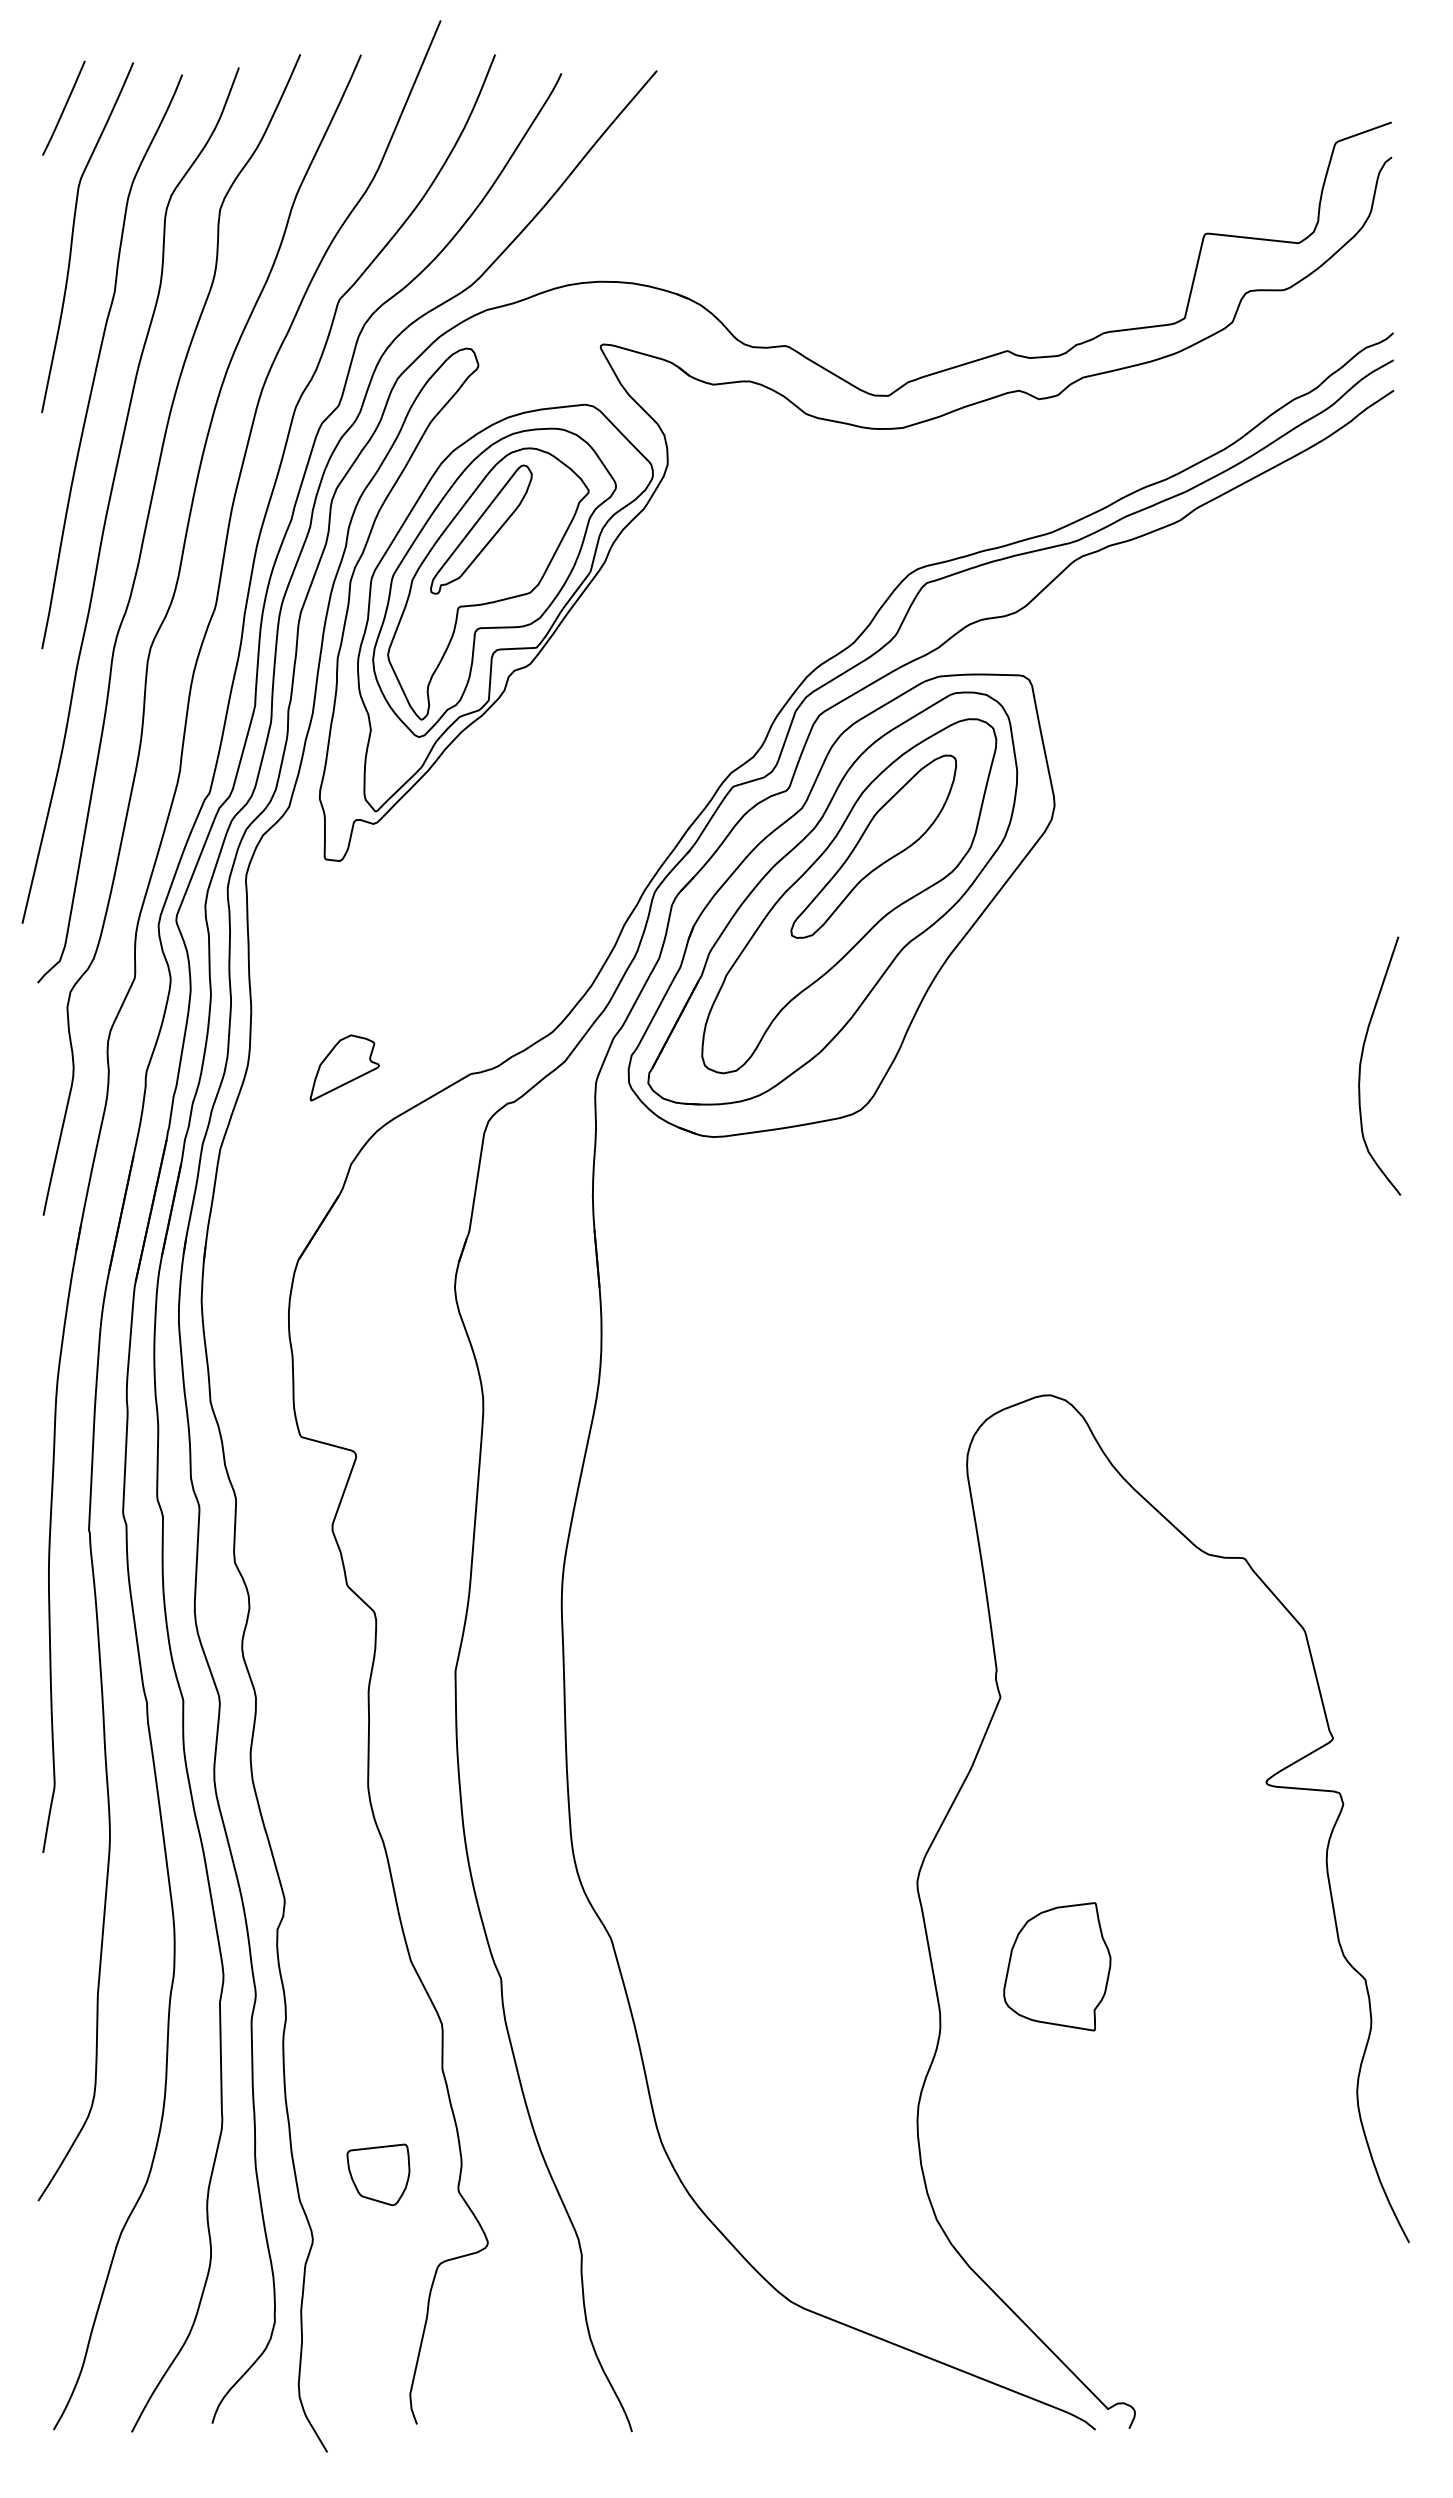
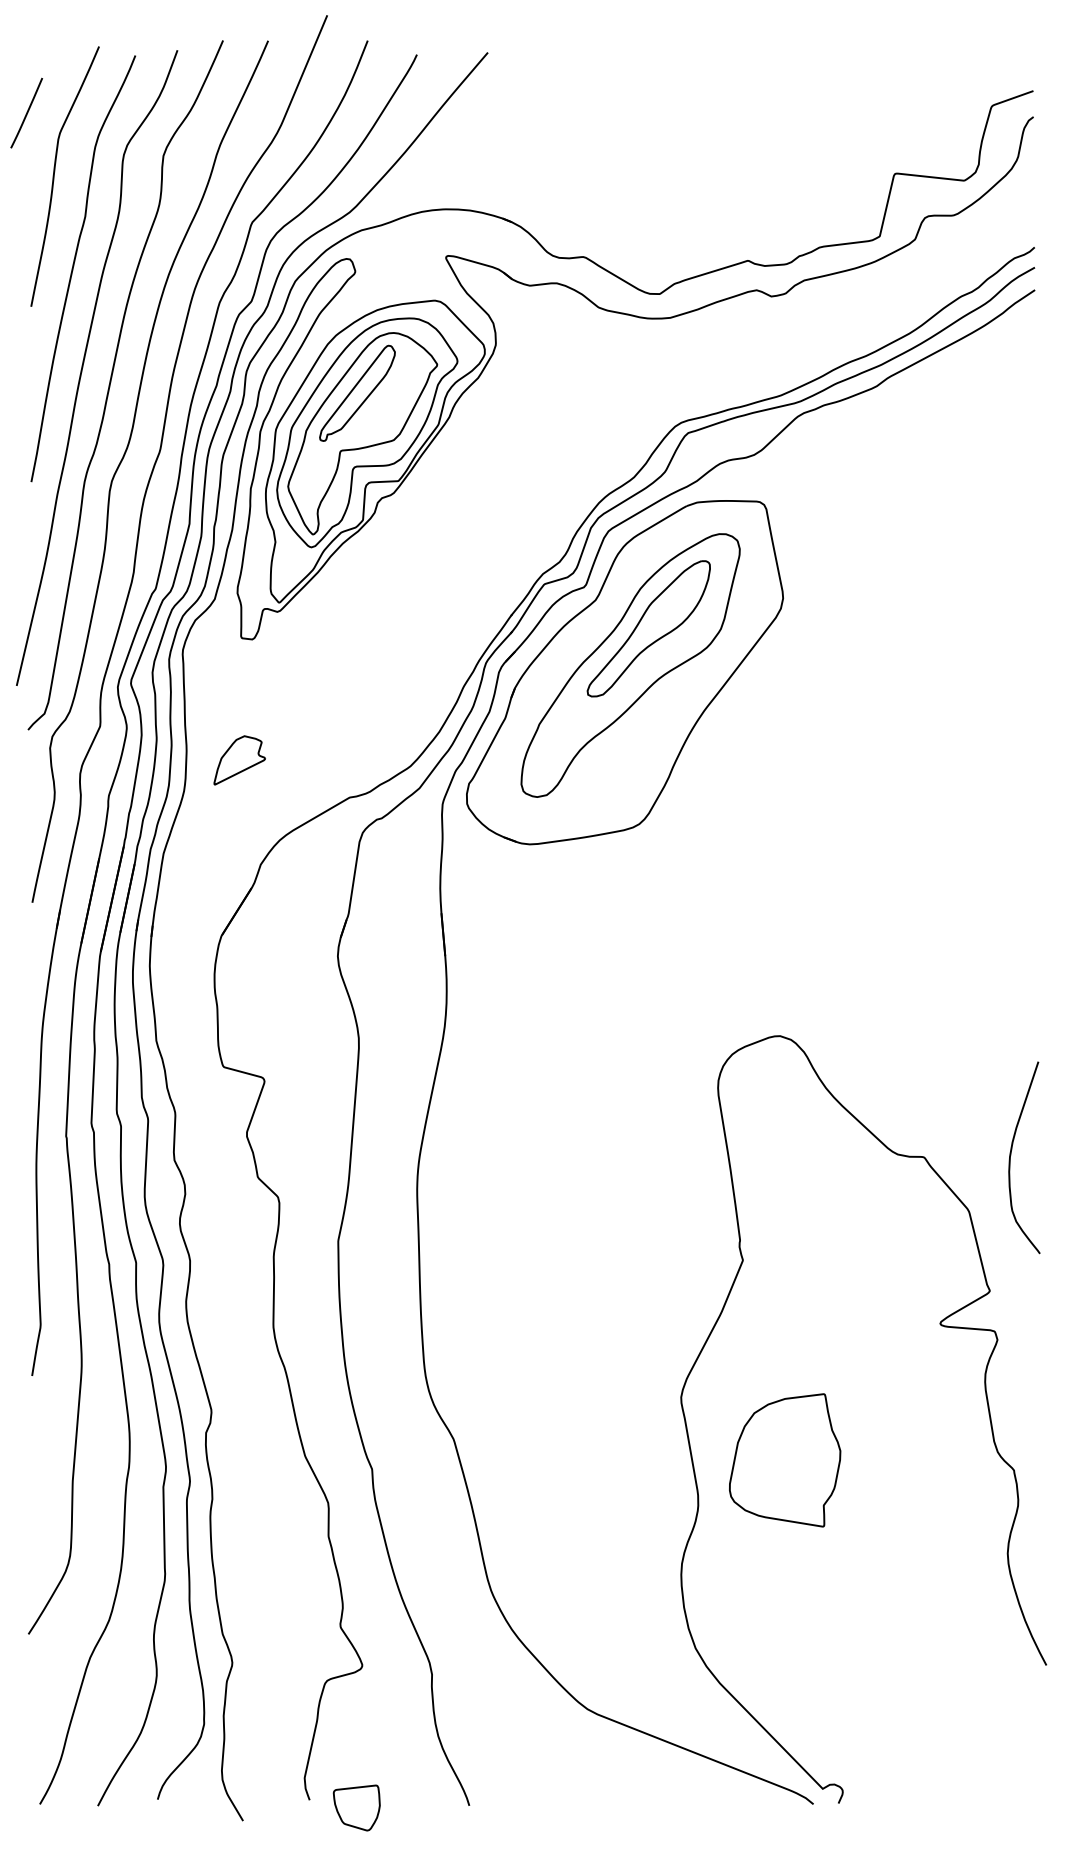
line: (63, 107) -> (26, 112), moved
part: (832, 898) -> (618, 667), removed
curve: (1361, 1064) -> (1010, 1156), moved
part: (344, 1067) -> (239, 760), moved
part: (1057, 1966) -> (785, 1460), size x1.4
part: (378, 2174) -> (356, 1807), moved

